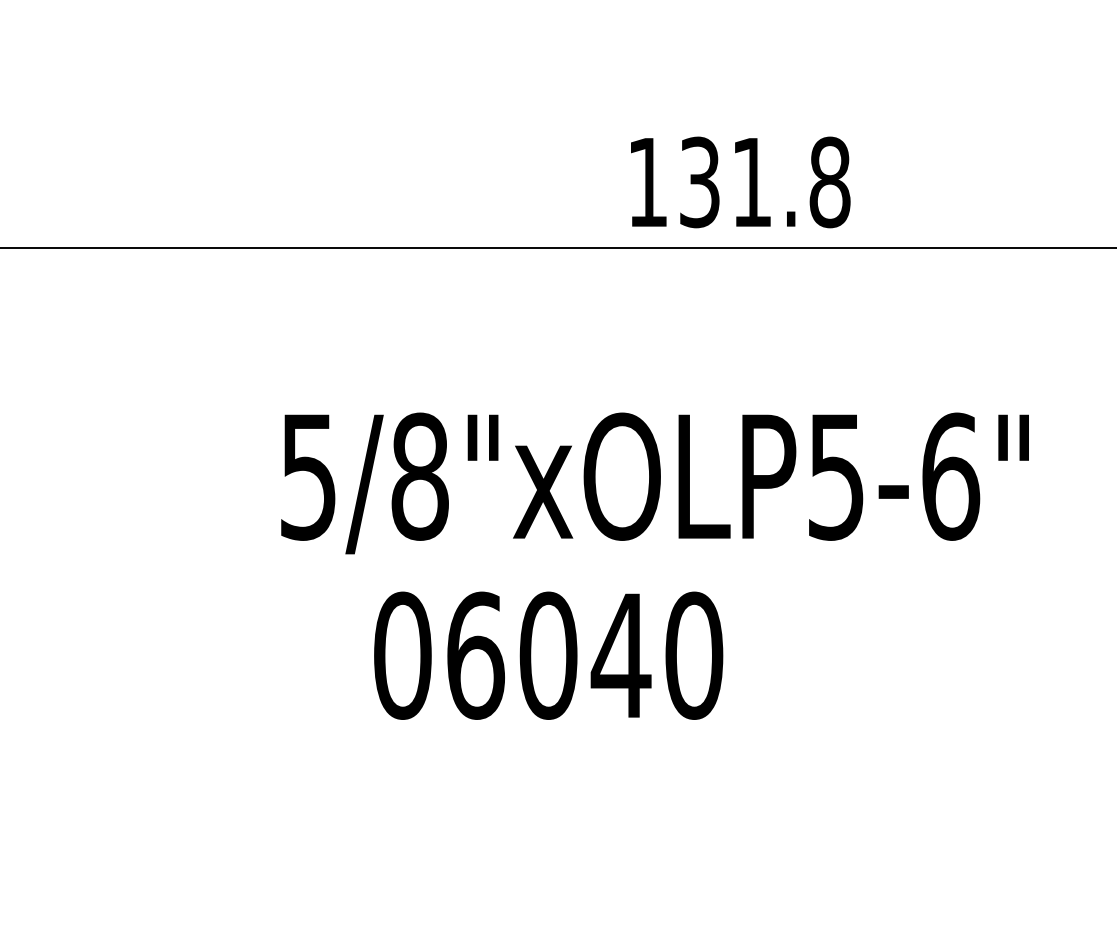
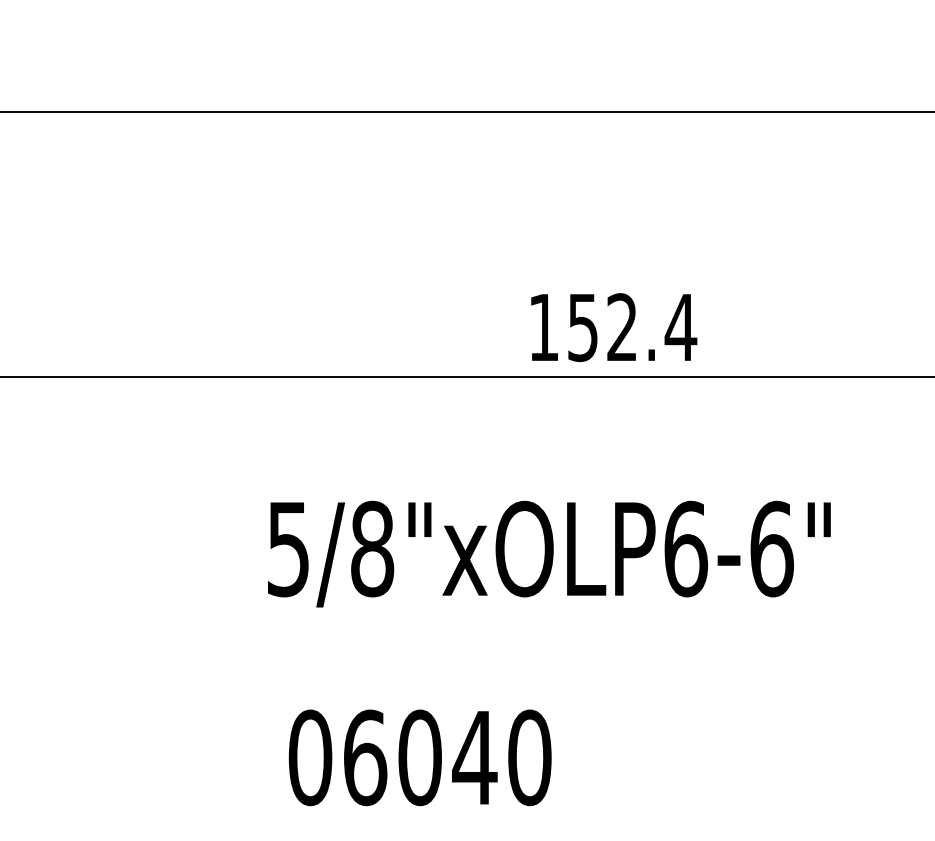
text: (765, 182) -> (632, 327), 131.8 -> 152.4
text: (837, 475) -> (686, 548), 5/8"xOLP5-6" -> 5/8"xOLP6-6"
text: (547, 655) -> (419, 757), moved

